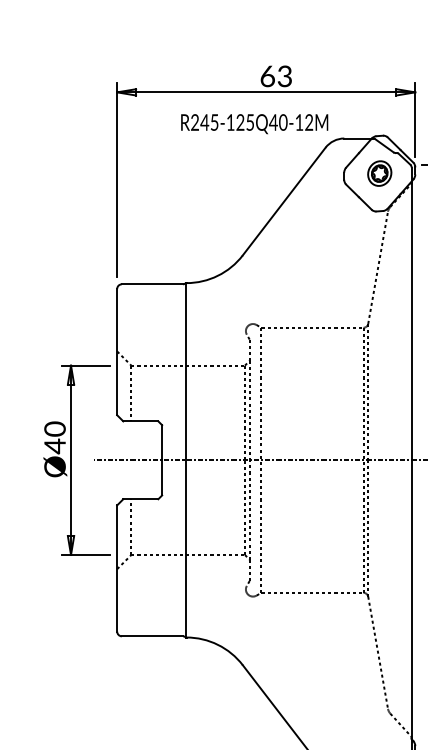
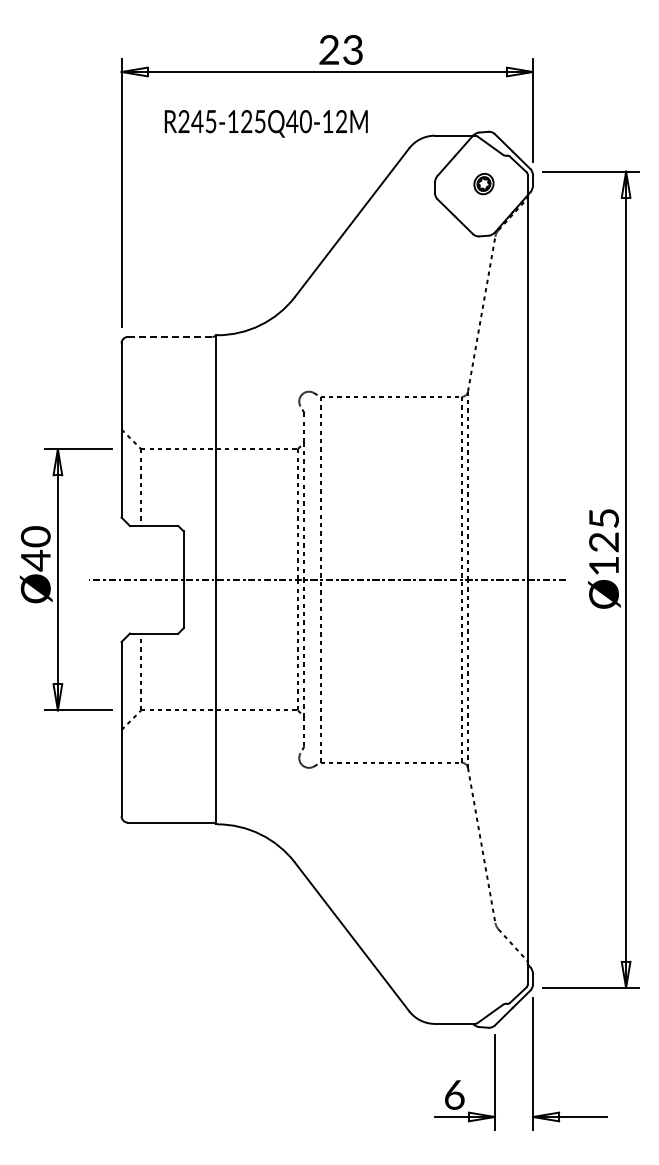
text: (267, 76) -> (329, 49), 63 -> 23
text: (254, 123) -> (265, 123), moved
part: (379, 173) -> (483, 183), size x0.6
line: (151, 284) -> (169, 336), solid -> dashed

